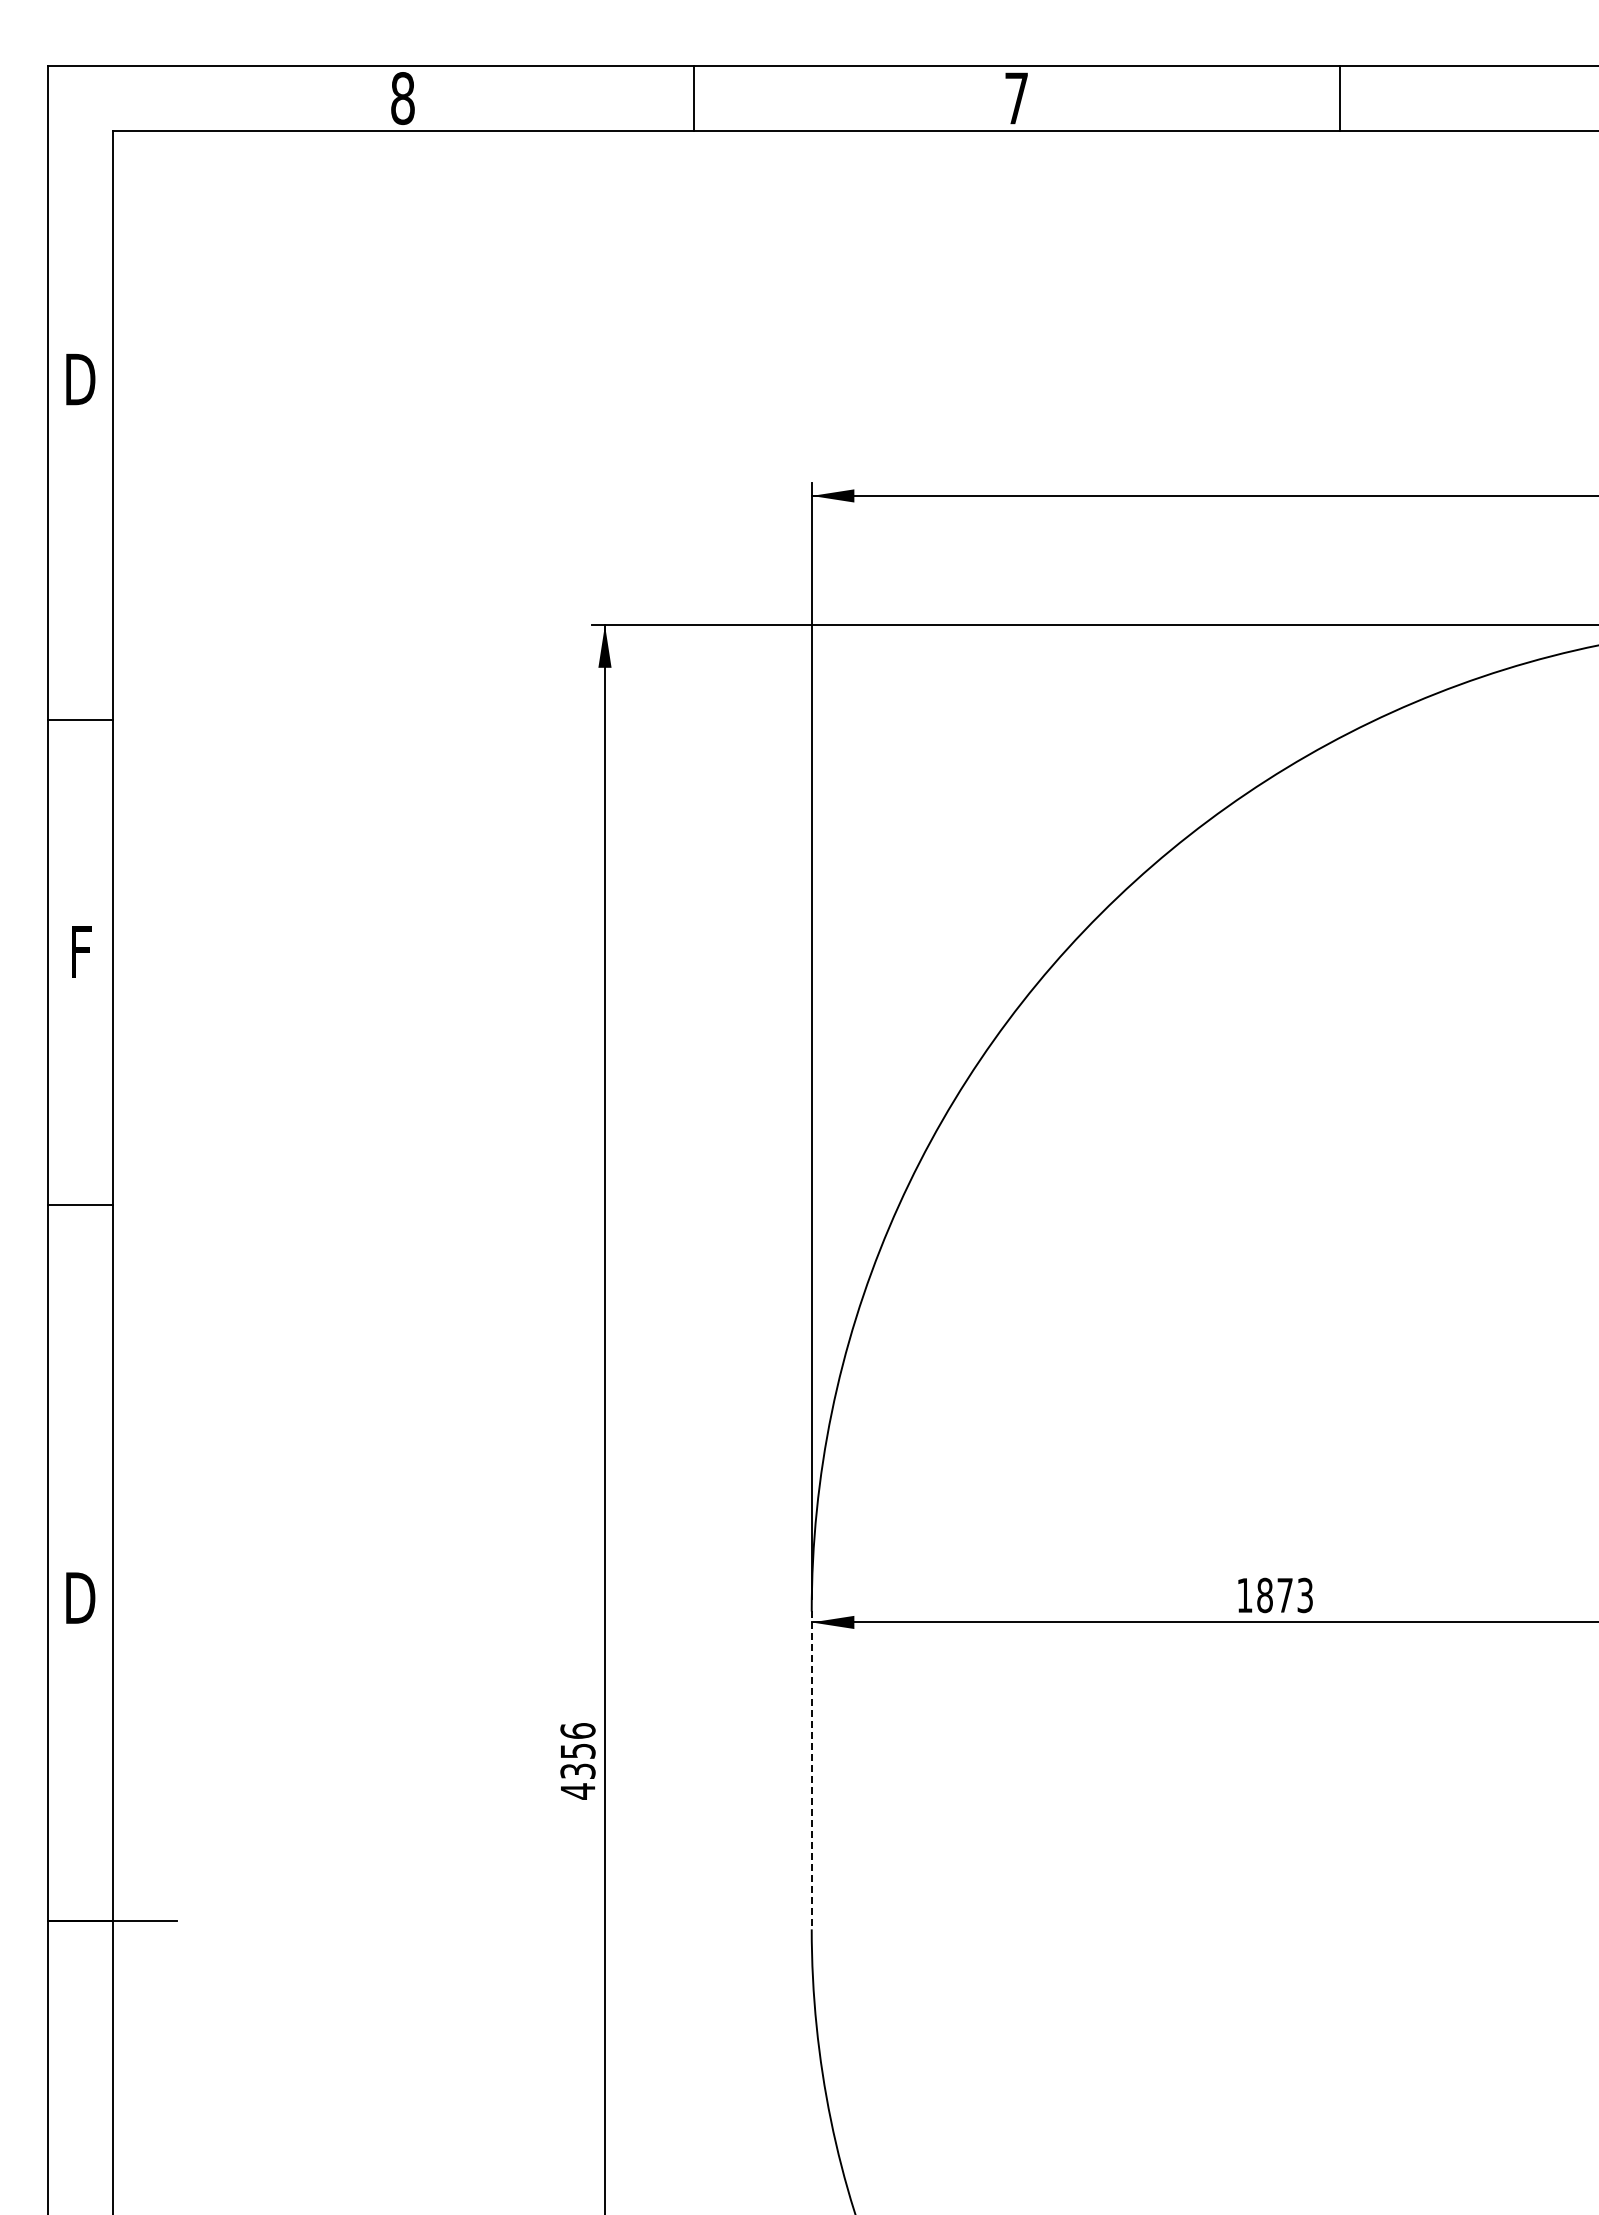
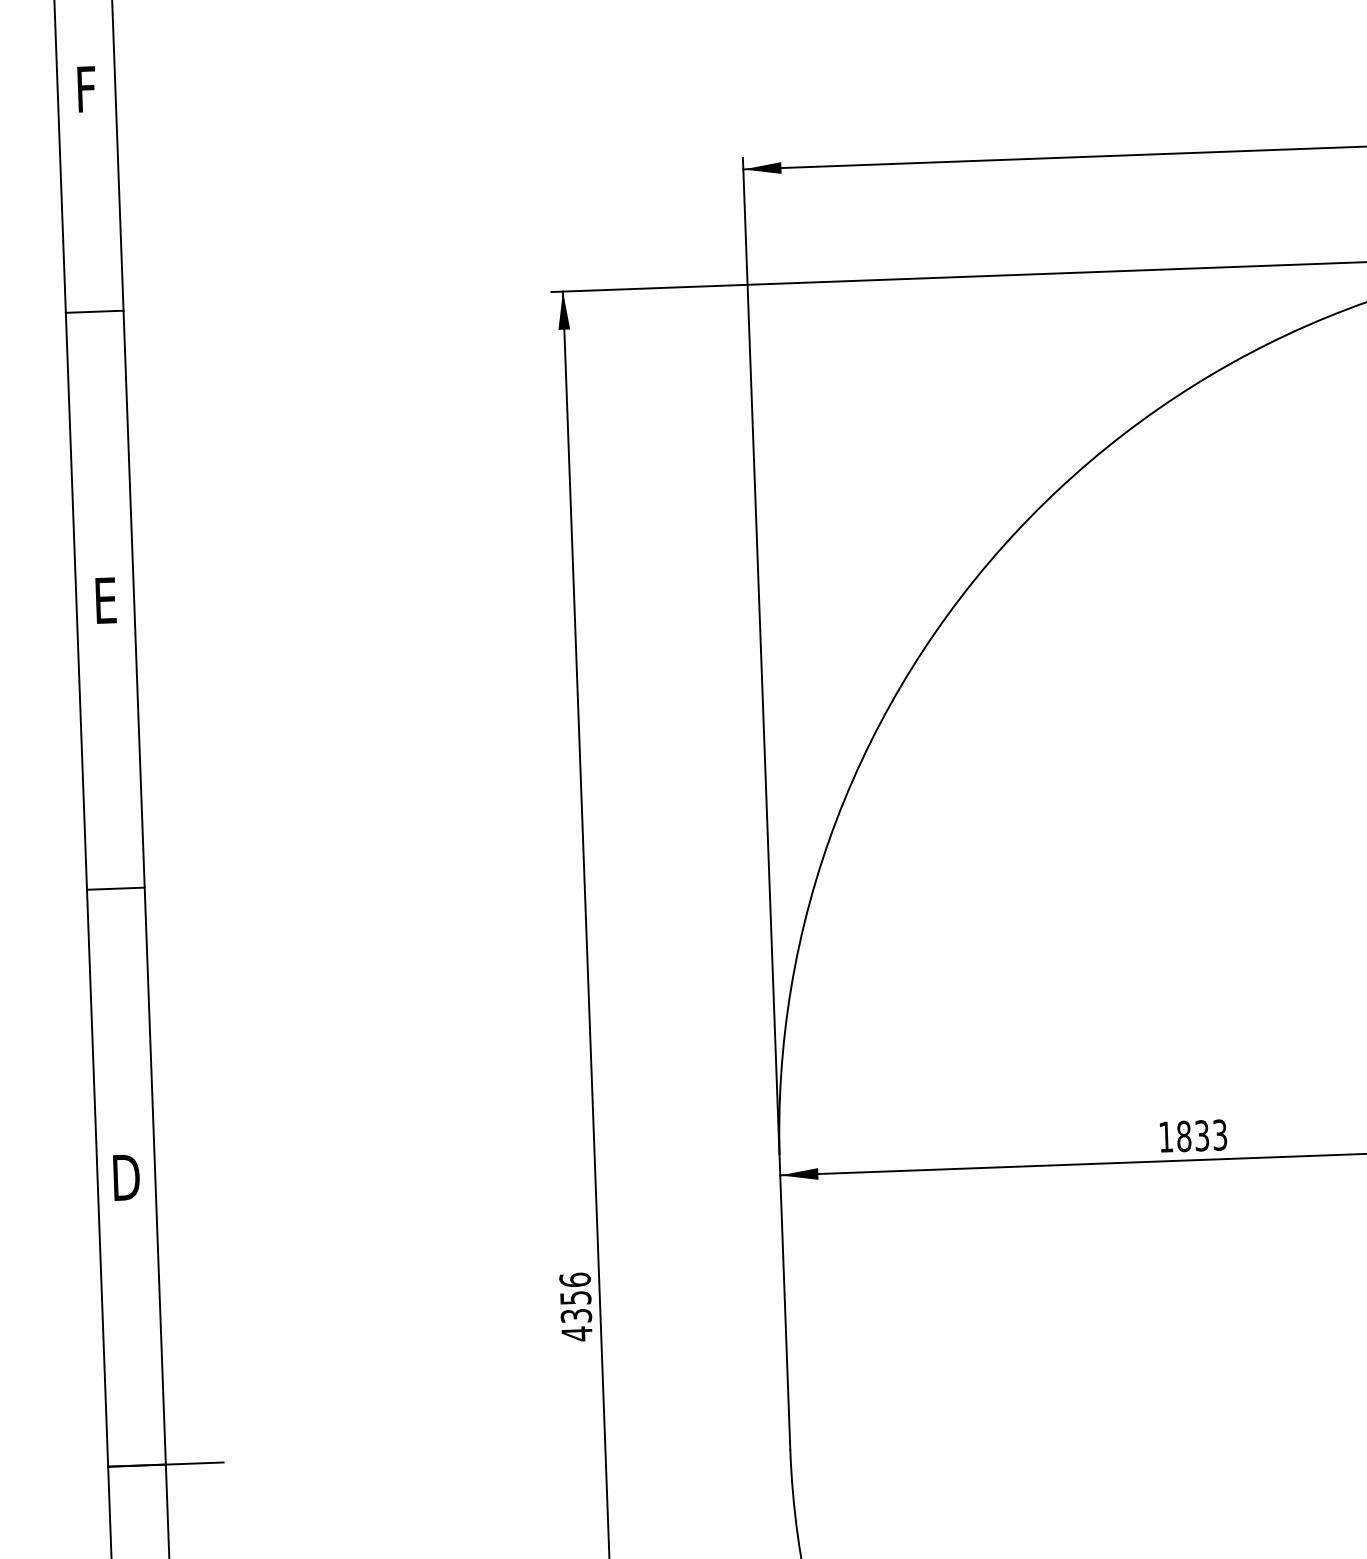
text: (80, 379) -> (86, 89), D -> F
line: (80, 719) -> (94, 311), moved
text: (81, 951) -> (106, 600), F -> E
line: (80, 1204) -> (115, 888), moved
text: (1284, 1595) -> (1201, 1135), 1873 -> 1833
line: (811, 1770) -> (784, 1307), dashed -> solid

